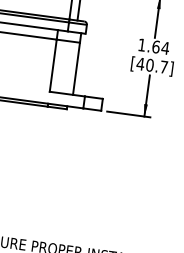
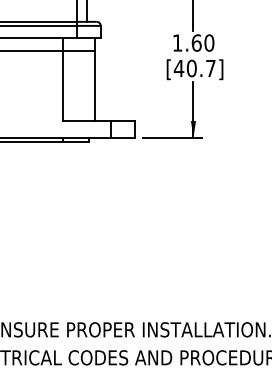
text: (165, 47) -> (209, 42), 1.64 -> 1.60

